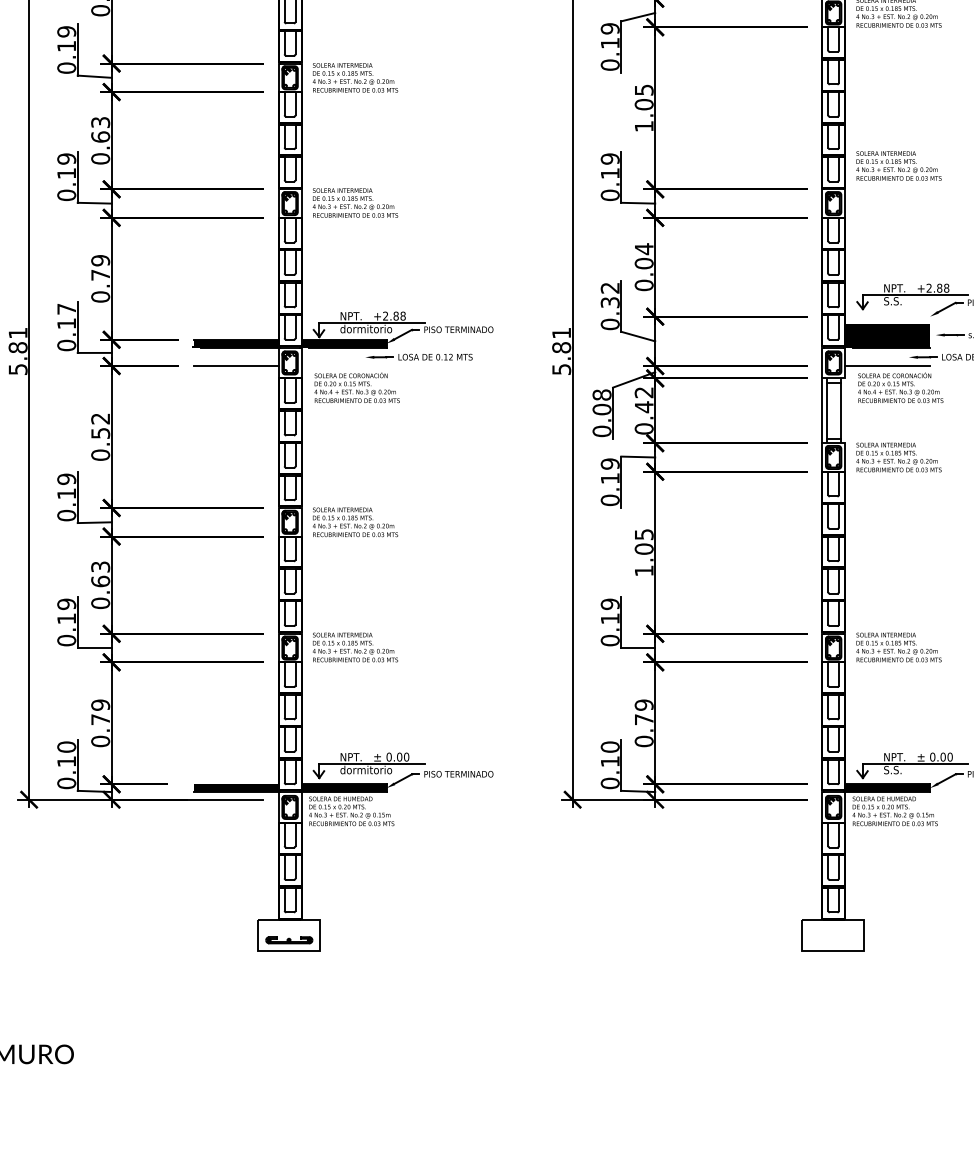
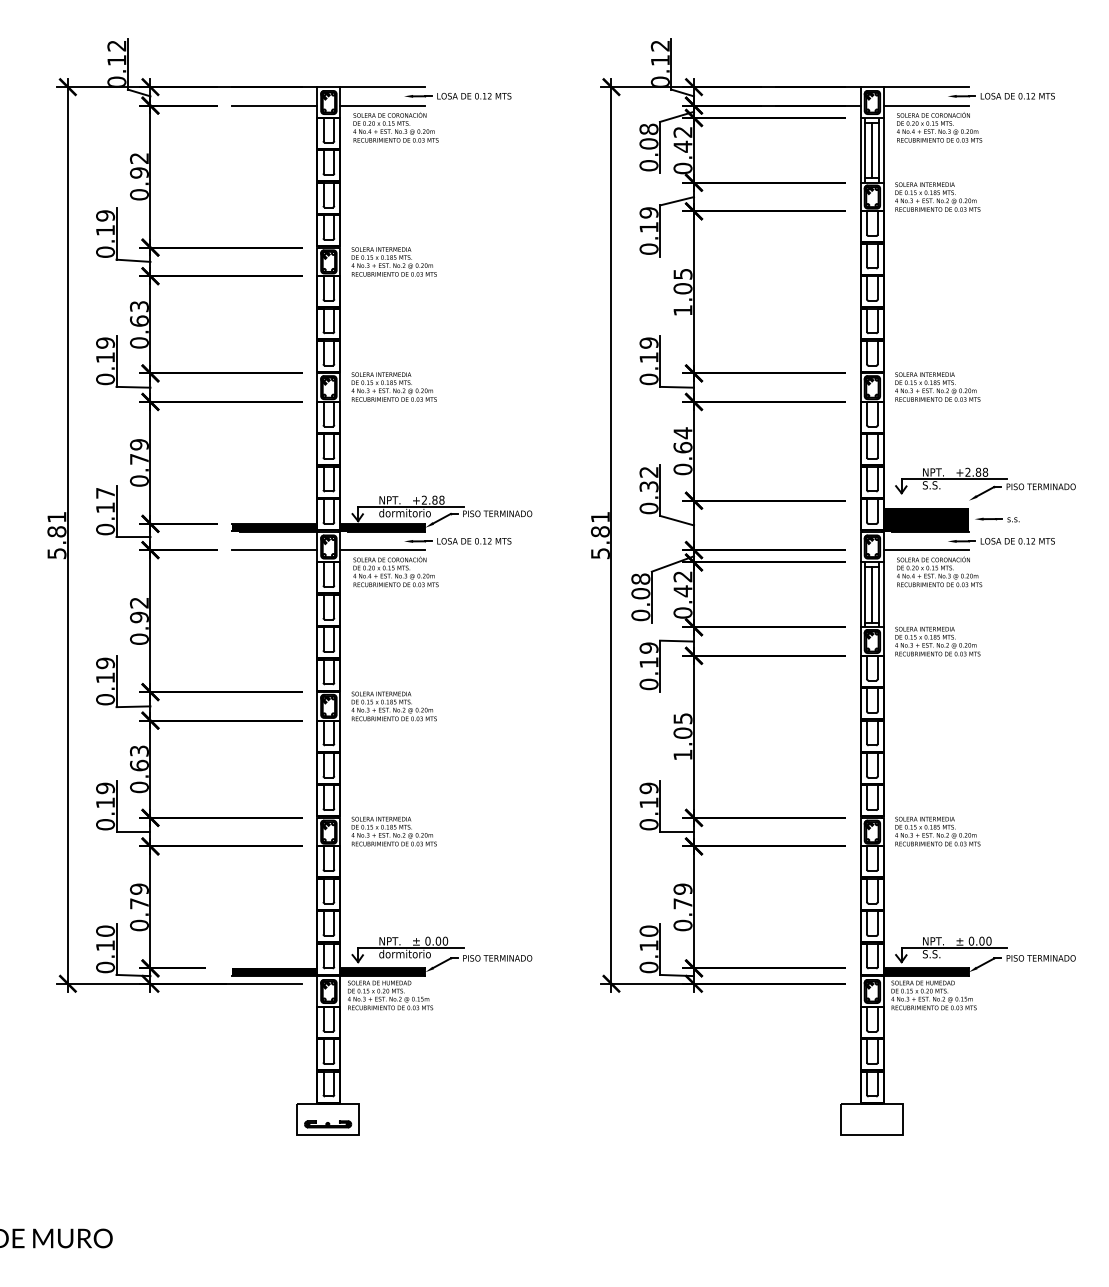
text: (898, 165) -> (937, 386), moved
text: (643, 263) -> (682, 447), 0.04 -> 0.64
line: (343, 366) -> (382, 550), added
line: (833, 410) -> (872, 594), added
line: (845, 410) -> (884, 594), added
text: (100, 433) -> (139, 617), 0.52 -> 0.92

